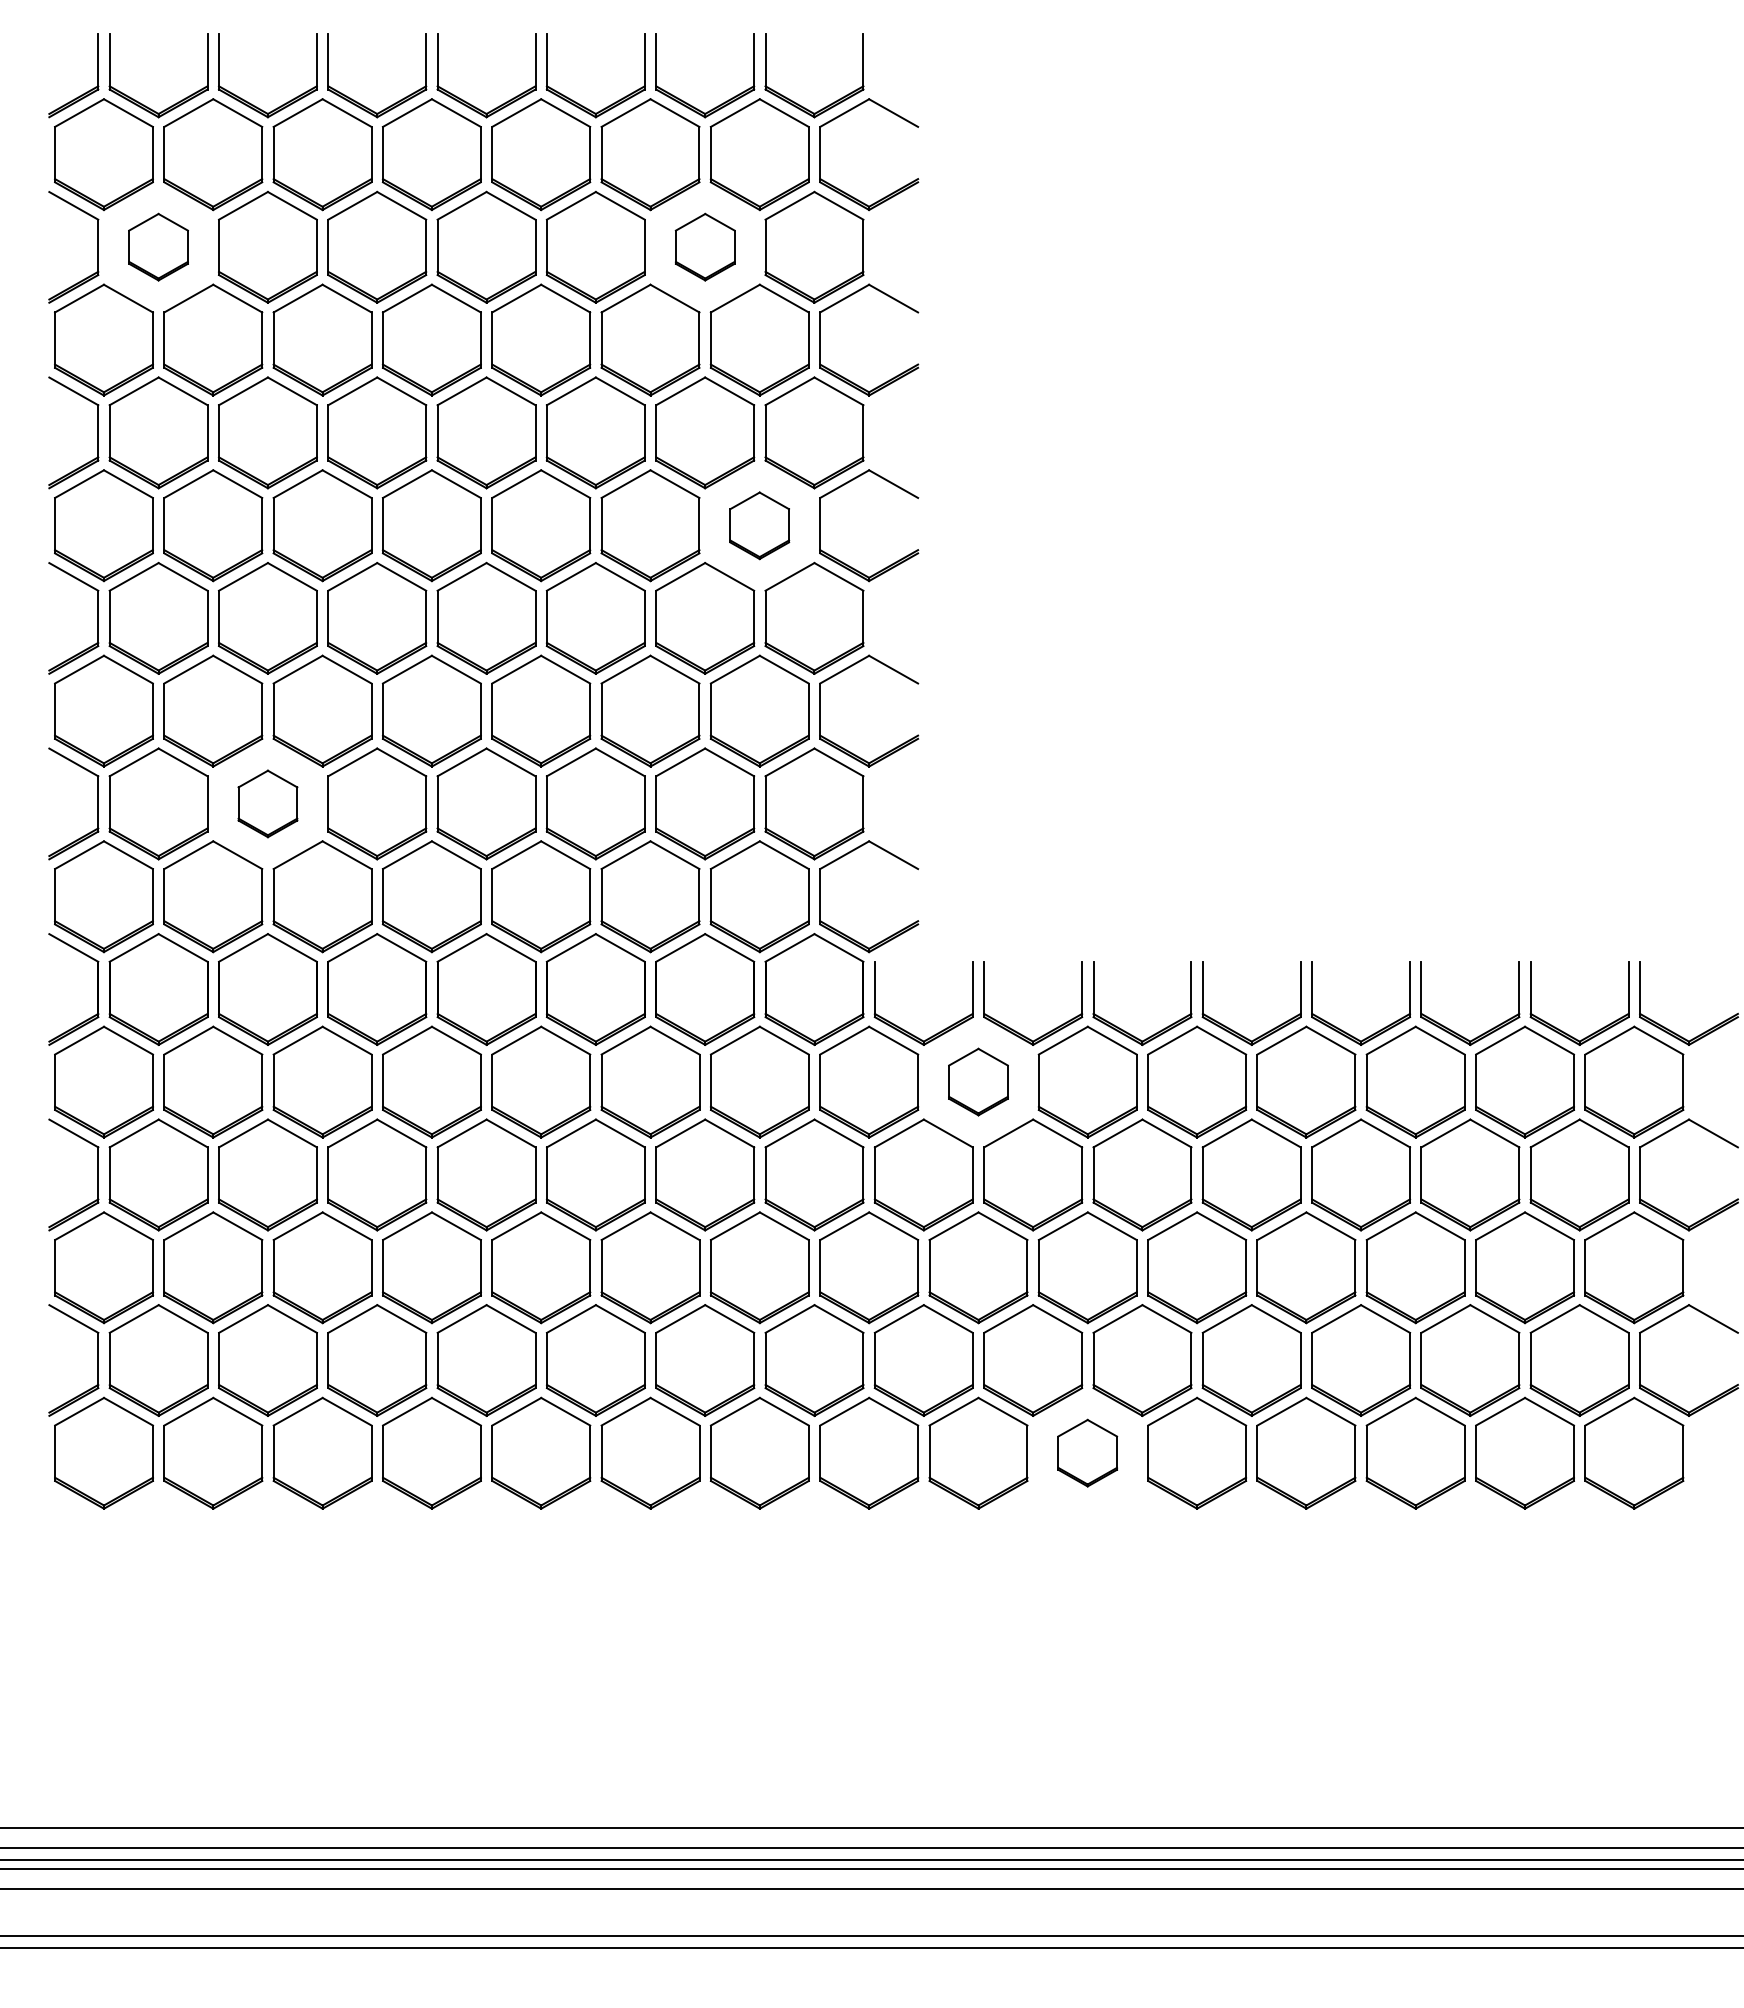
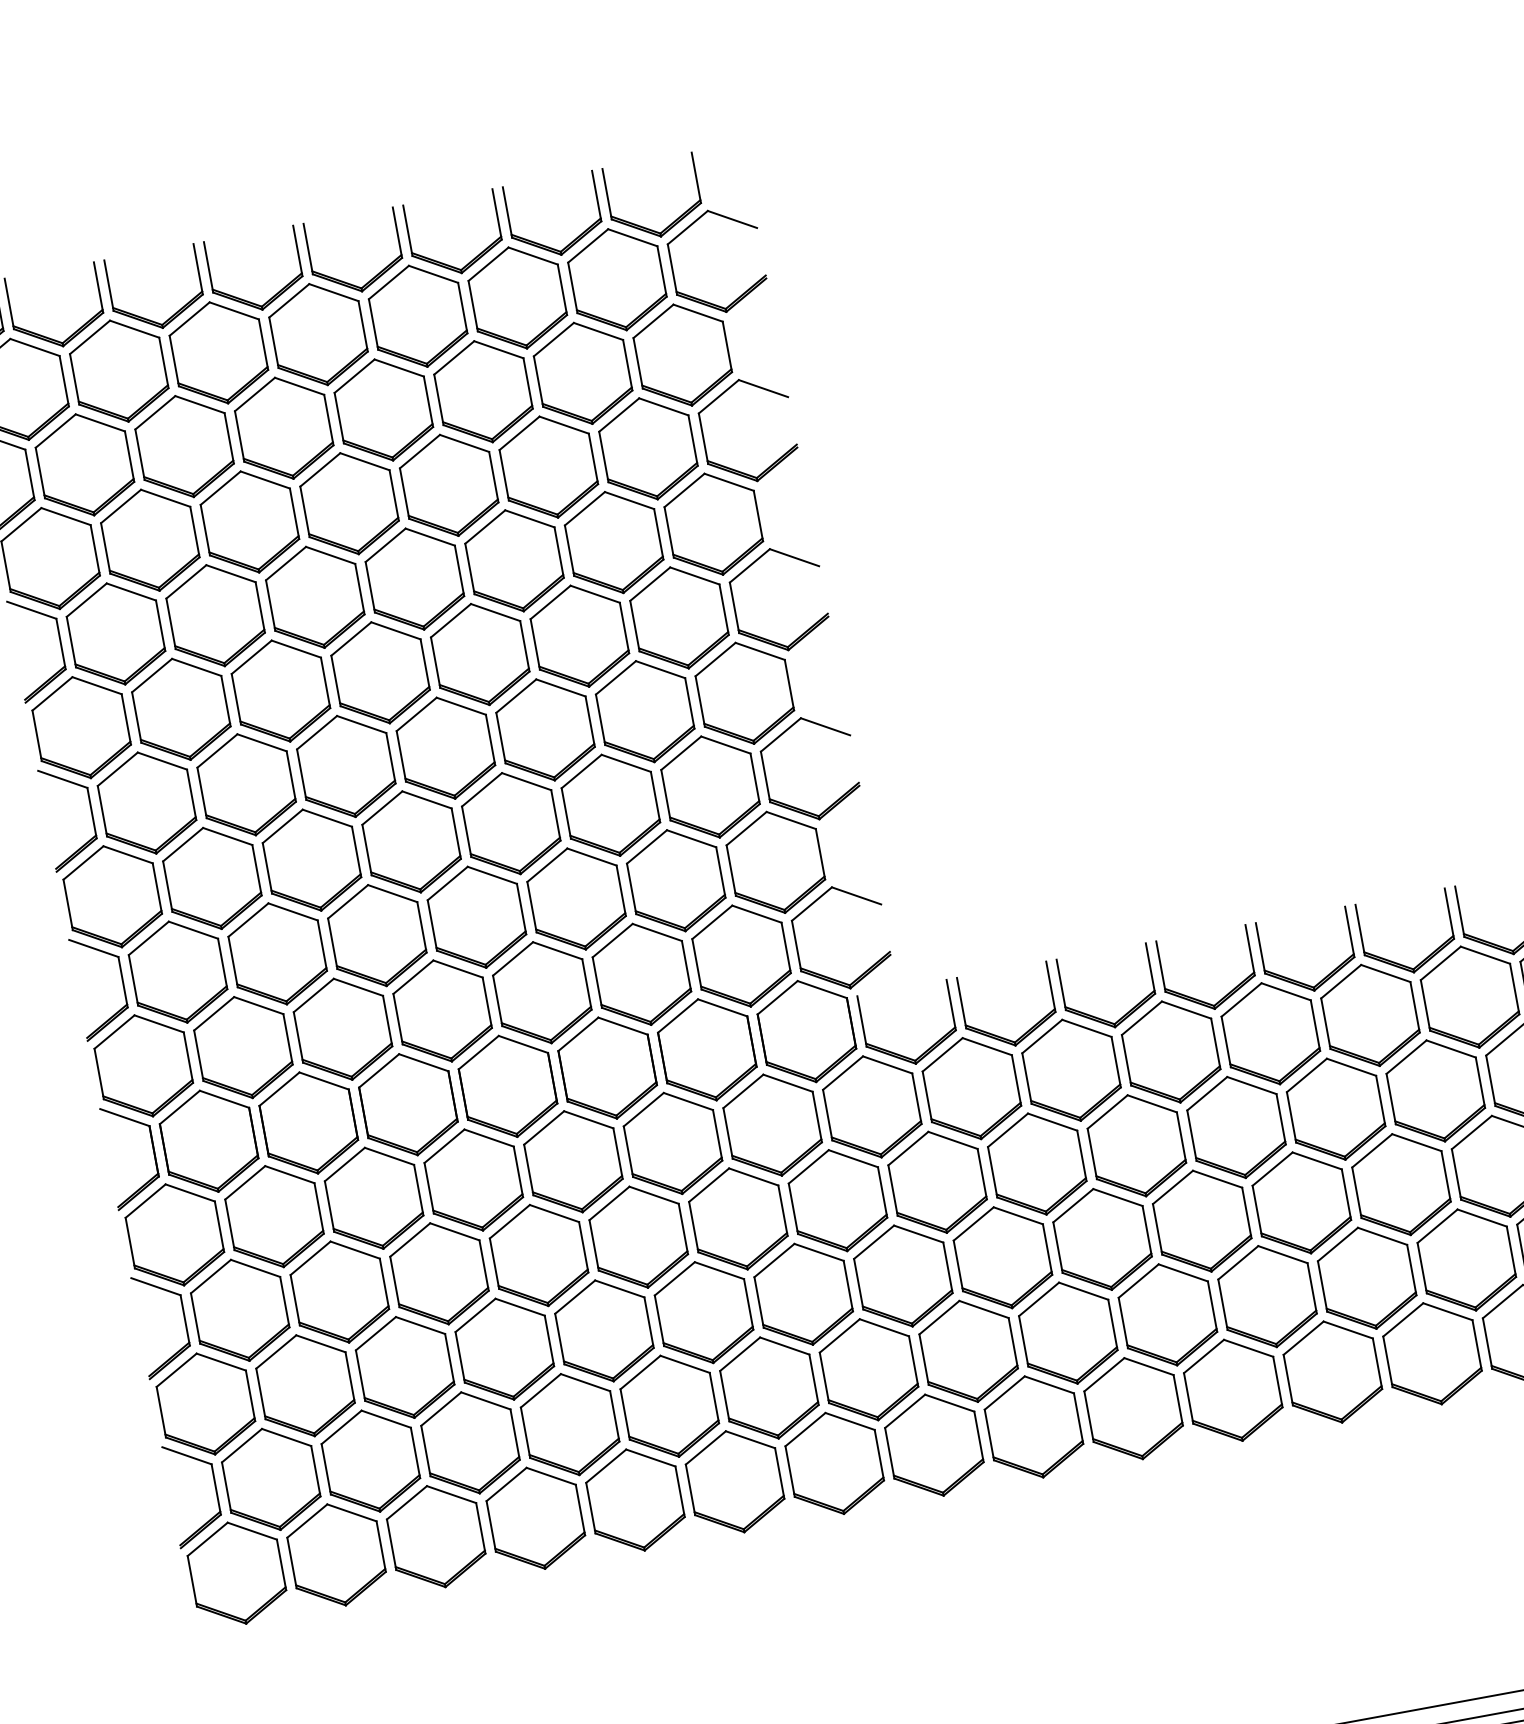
part: (158, 246) -> (84, 464), size x1.67
part: (705, 246) -> (583, 372), size x1.67
part: (759, 525) -> (679, 617), size x1.67
part: (267, 803) -> (277, 953), size x1.67
part: (978, 1081) -> (971, 1087), size x1.67
part: (1087, 1452) -> (1133, 1407), size x1.67

